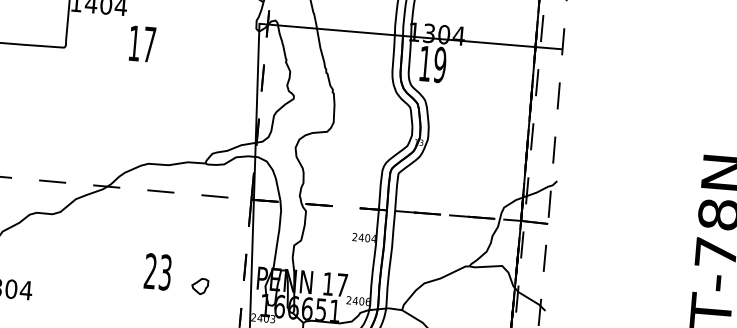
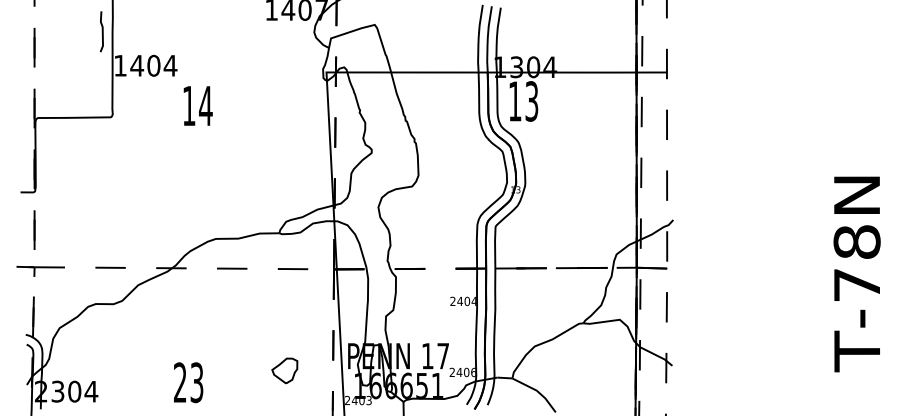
text: (149, 44) -> (205, 105), 17 -> 14
text: (439, 65) -> (531, 101), 19 -> 13
text: (157, 271) -> (188, 382), moved
part: (199, 286) -> (284, 370), size x1.43

